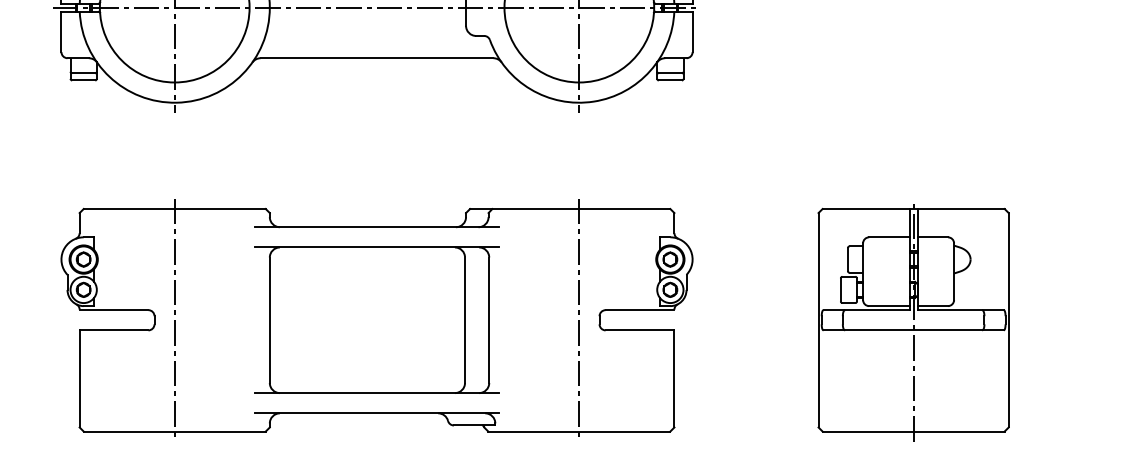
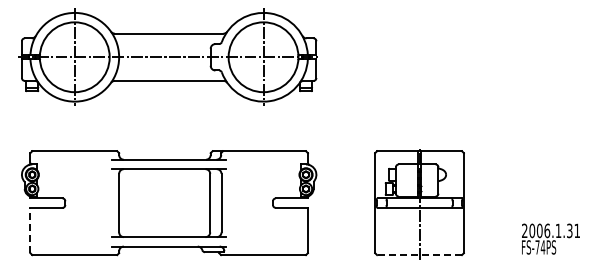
line: (174, 318) -> (74, 202), removed
line: (579, 318) -> (263, 202), removed
line: (79, 378) -> (30, 230), solid -> dashed
line: (913, 432) -> (419, 255), solid -> dashed

